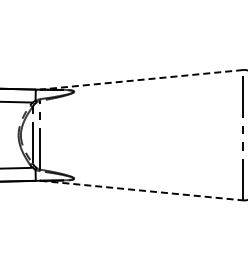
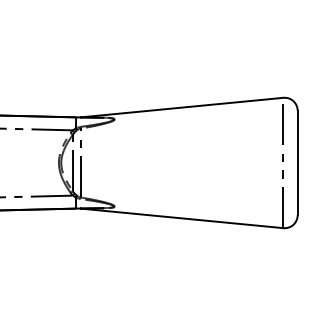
line: (142, 79) -> (182, 107), dashed -> solid
line: (142, 190) -> (182, 218), dashed -> solid

